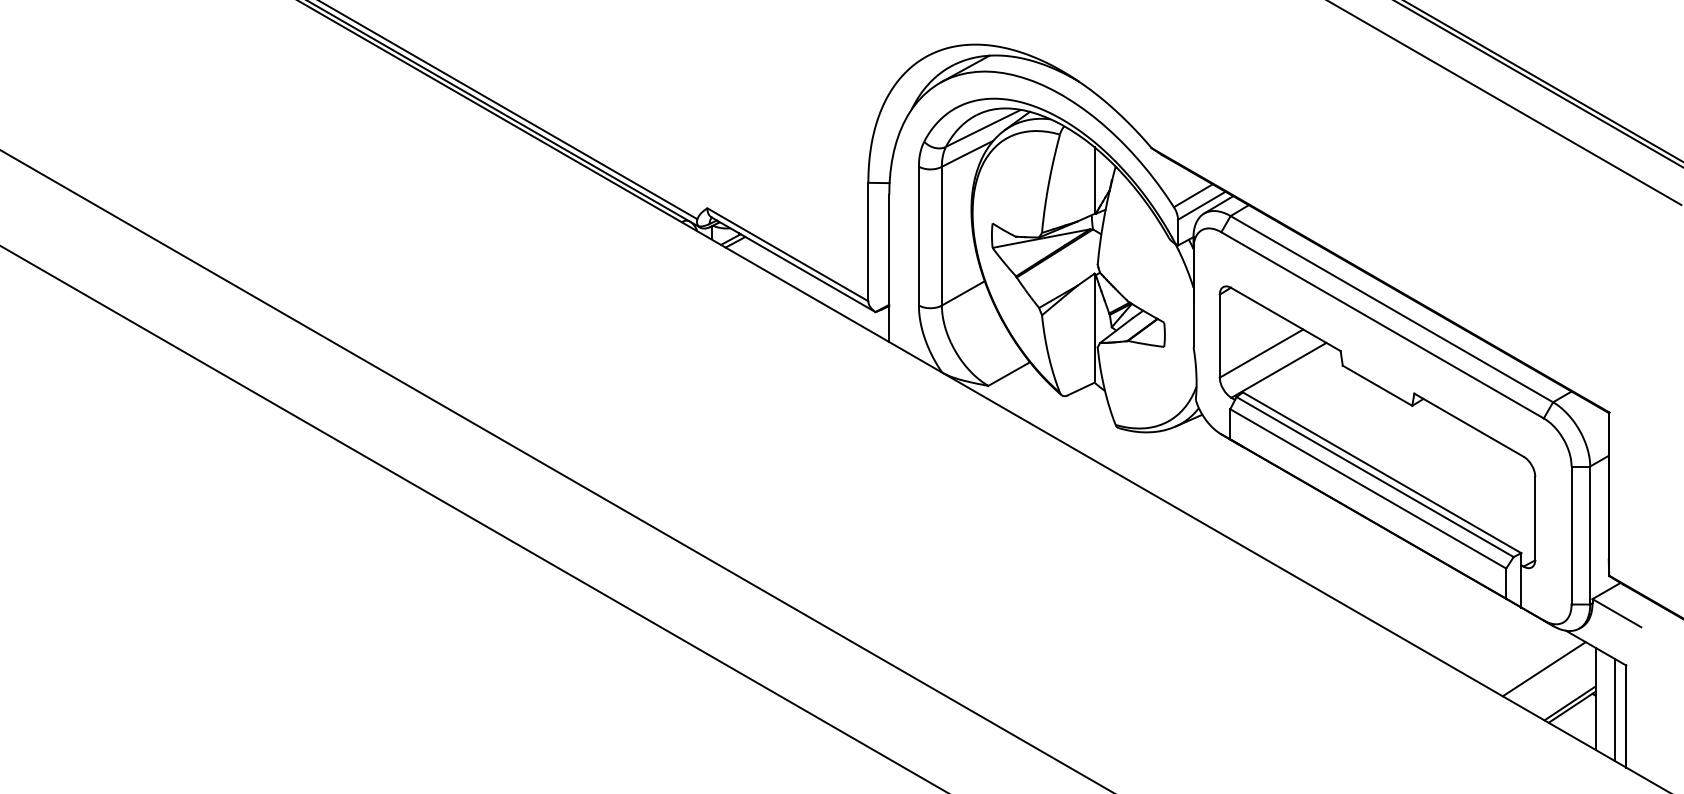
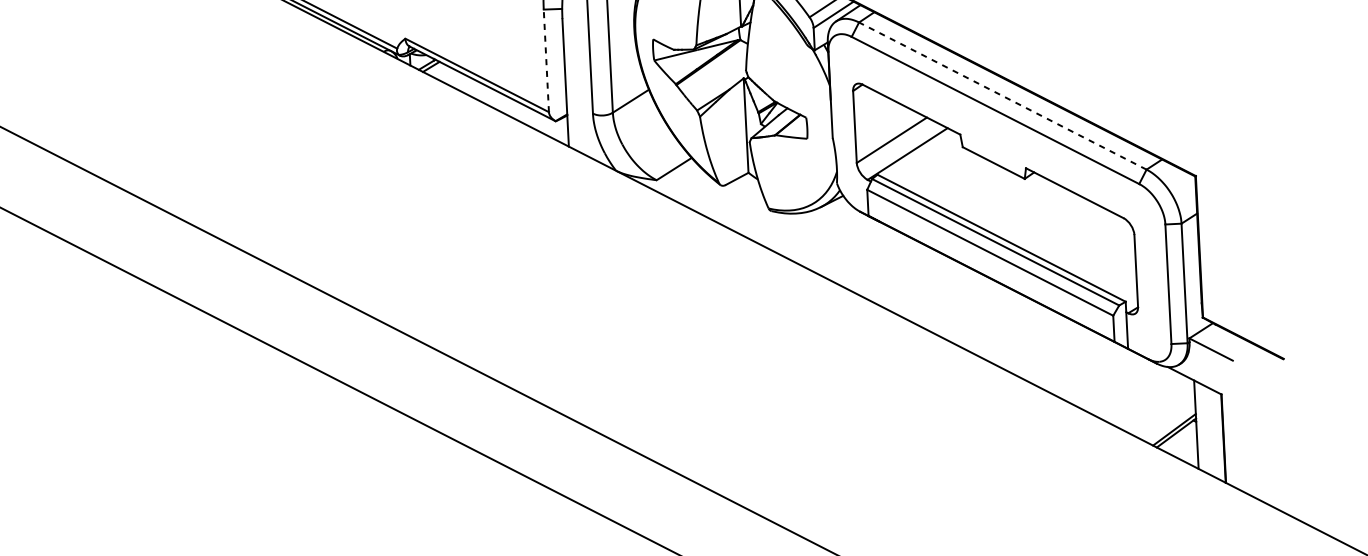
line: (868, 241) -> (546, 60), solid -> dashed
line: (1391, 308) -> (1002, 95), solid -> dashed
line: (1543, 669) -> (1149, 401), removed
line: (1614, 709) -> (1213, 433), removed

